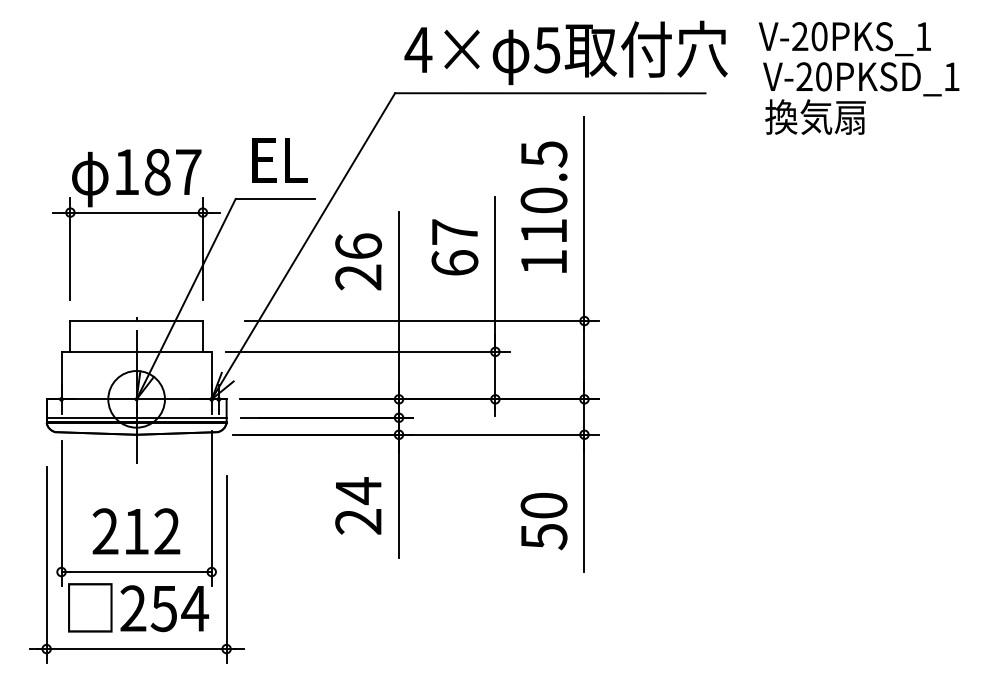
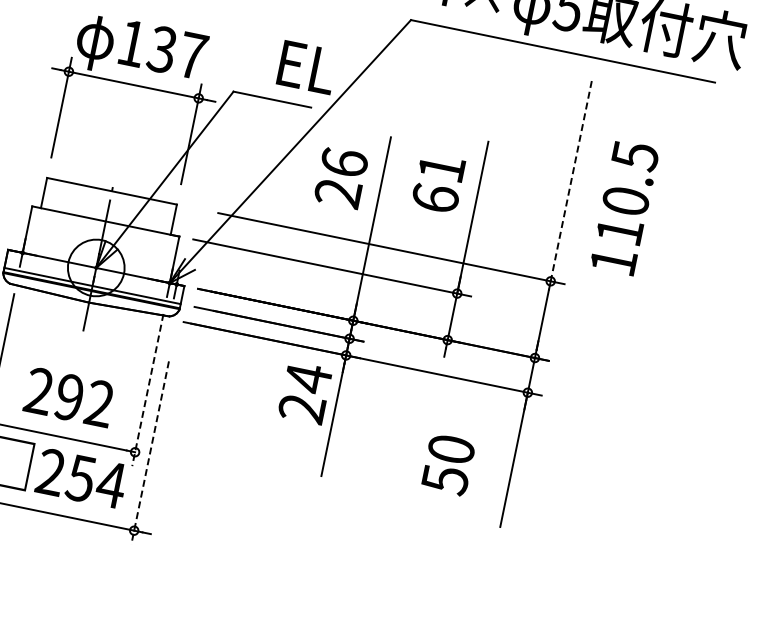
text: (279, 160) -> (306, 67), moved
text: (157, 171) -> (162, 48), 187 -> 137
text: (543, 206) -> (624, 207), moved
line: (584, 219) -> (571, 181), solid -> dashed
text: (454, 231) -> (441, 167), 67 -> 61
text: (358, 505) -> (305, 392), moved
line: (211, 508) -> (147, 389), solid -> dashed
text: (543, 521) -> (447, 464), moved
text: (135, 531) -> (68, 397), 212 -> 292
line: (226, 569) -> (150, 452), solid -> dashed

